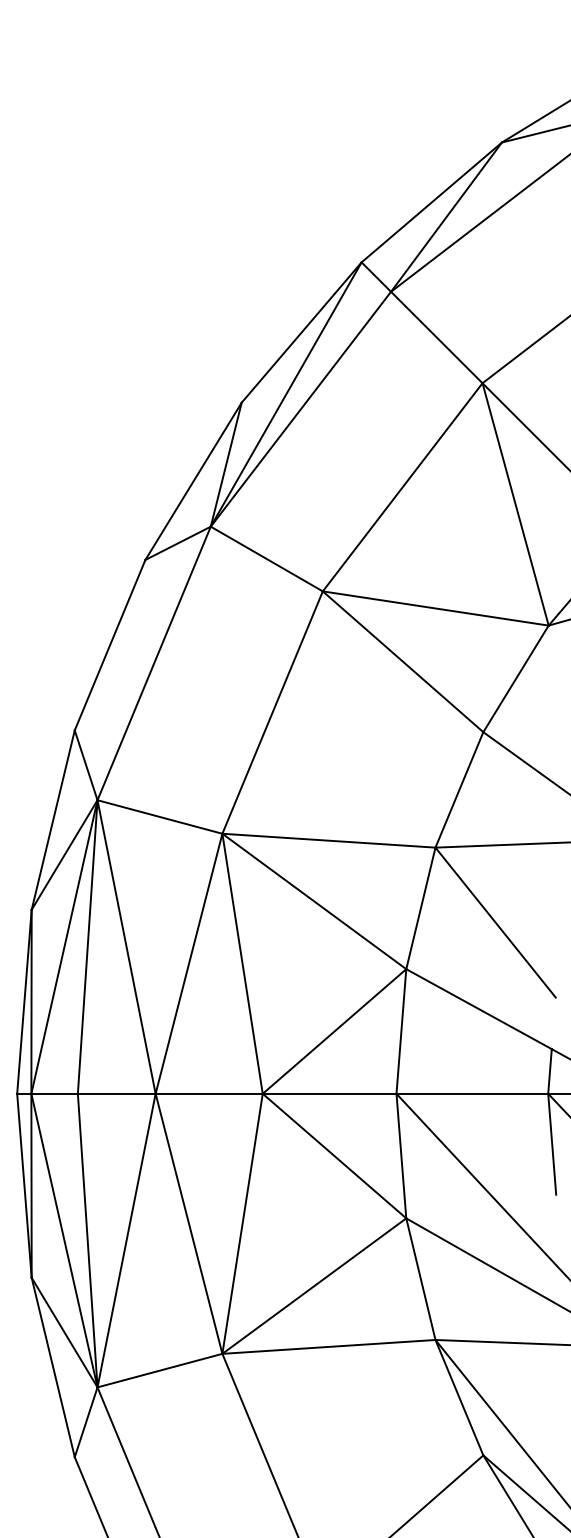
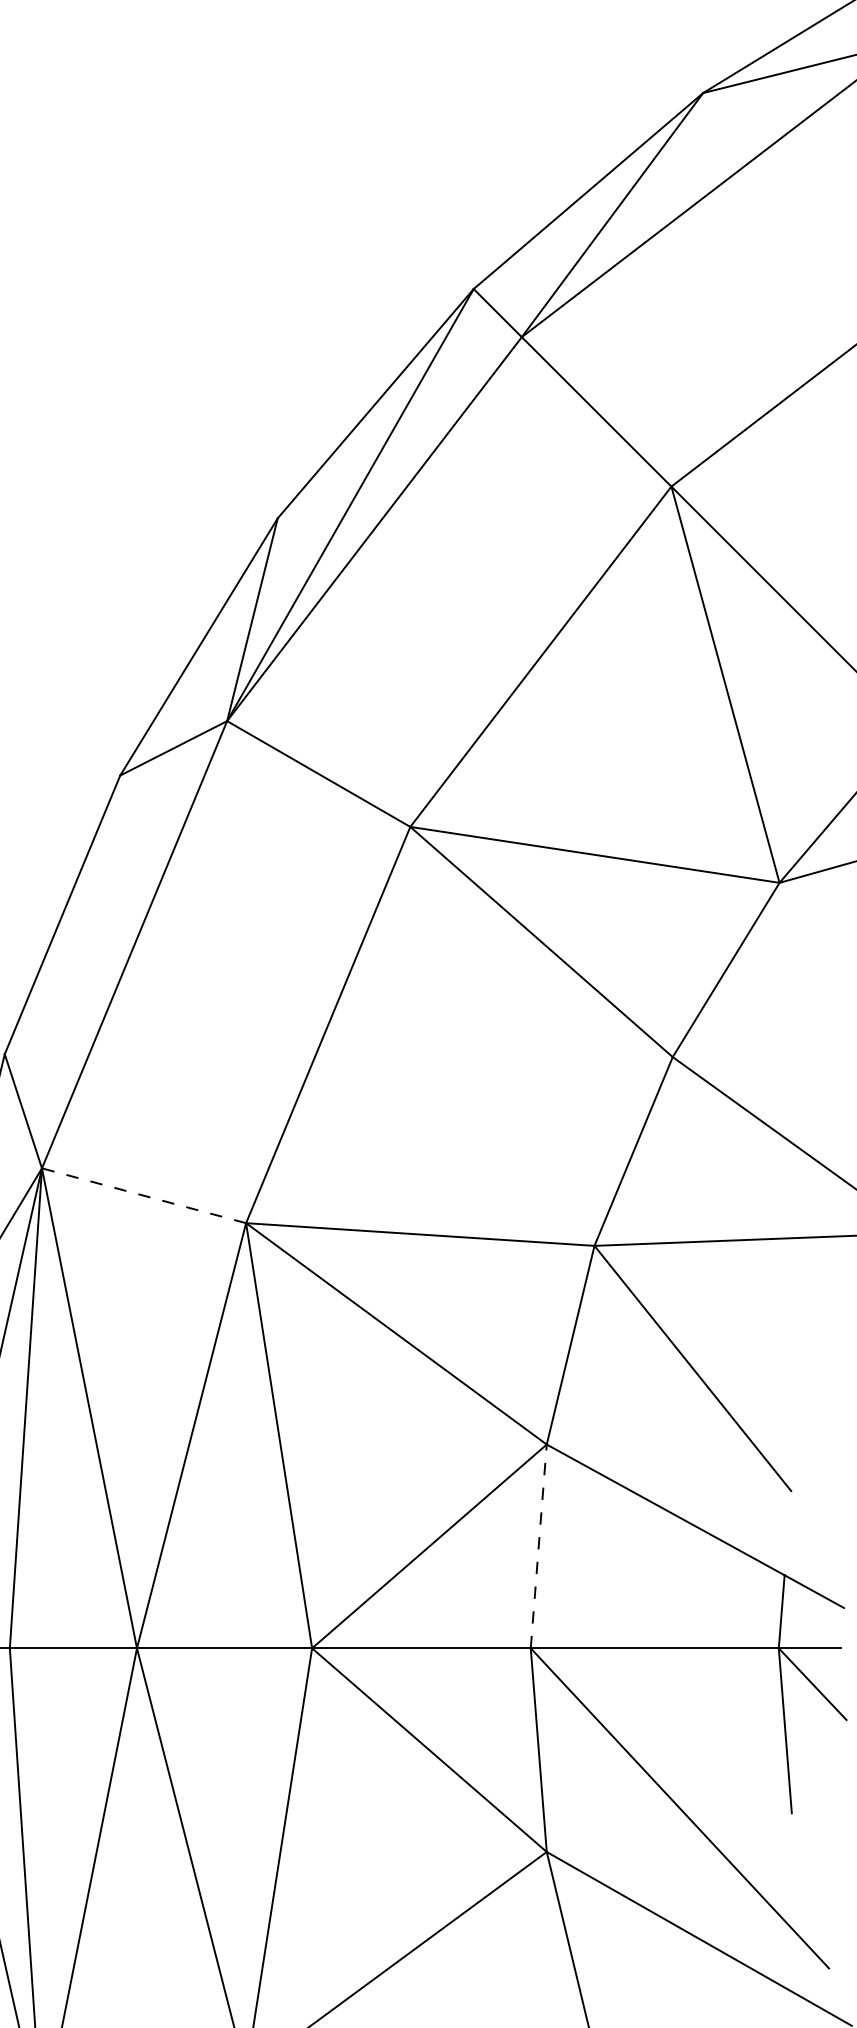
line: (159, 817) -> (143, 1196), solid -> dashed
line: (401, 1031) -> (538, 1546), solid -> dashed

